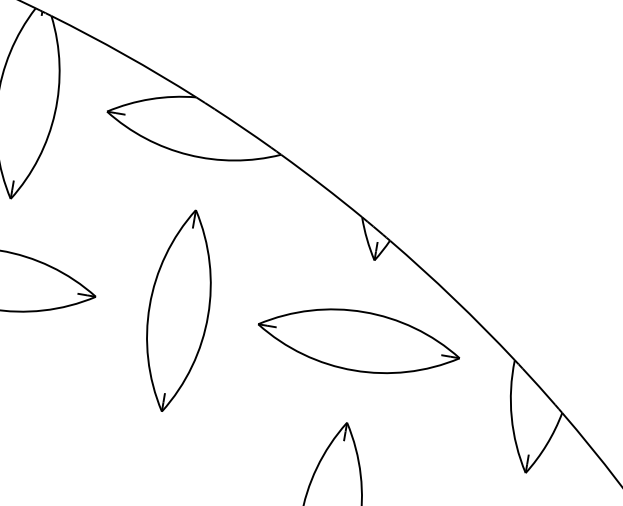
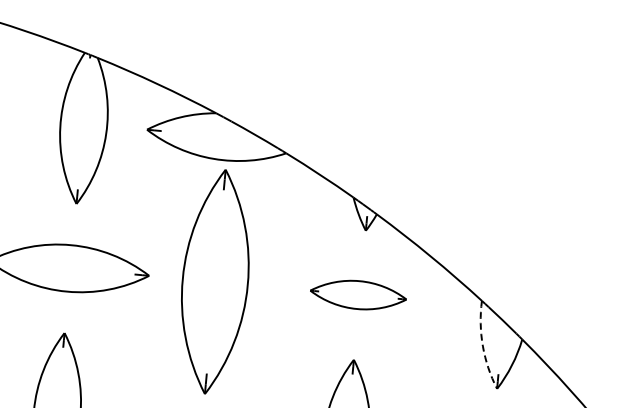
part: (178, 310) -> (214, 281), size x1.4
part: (359, 340) -> (358, 294), size x0.6
arc: (511, 418) -> (482, 346), solid -> dashed

